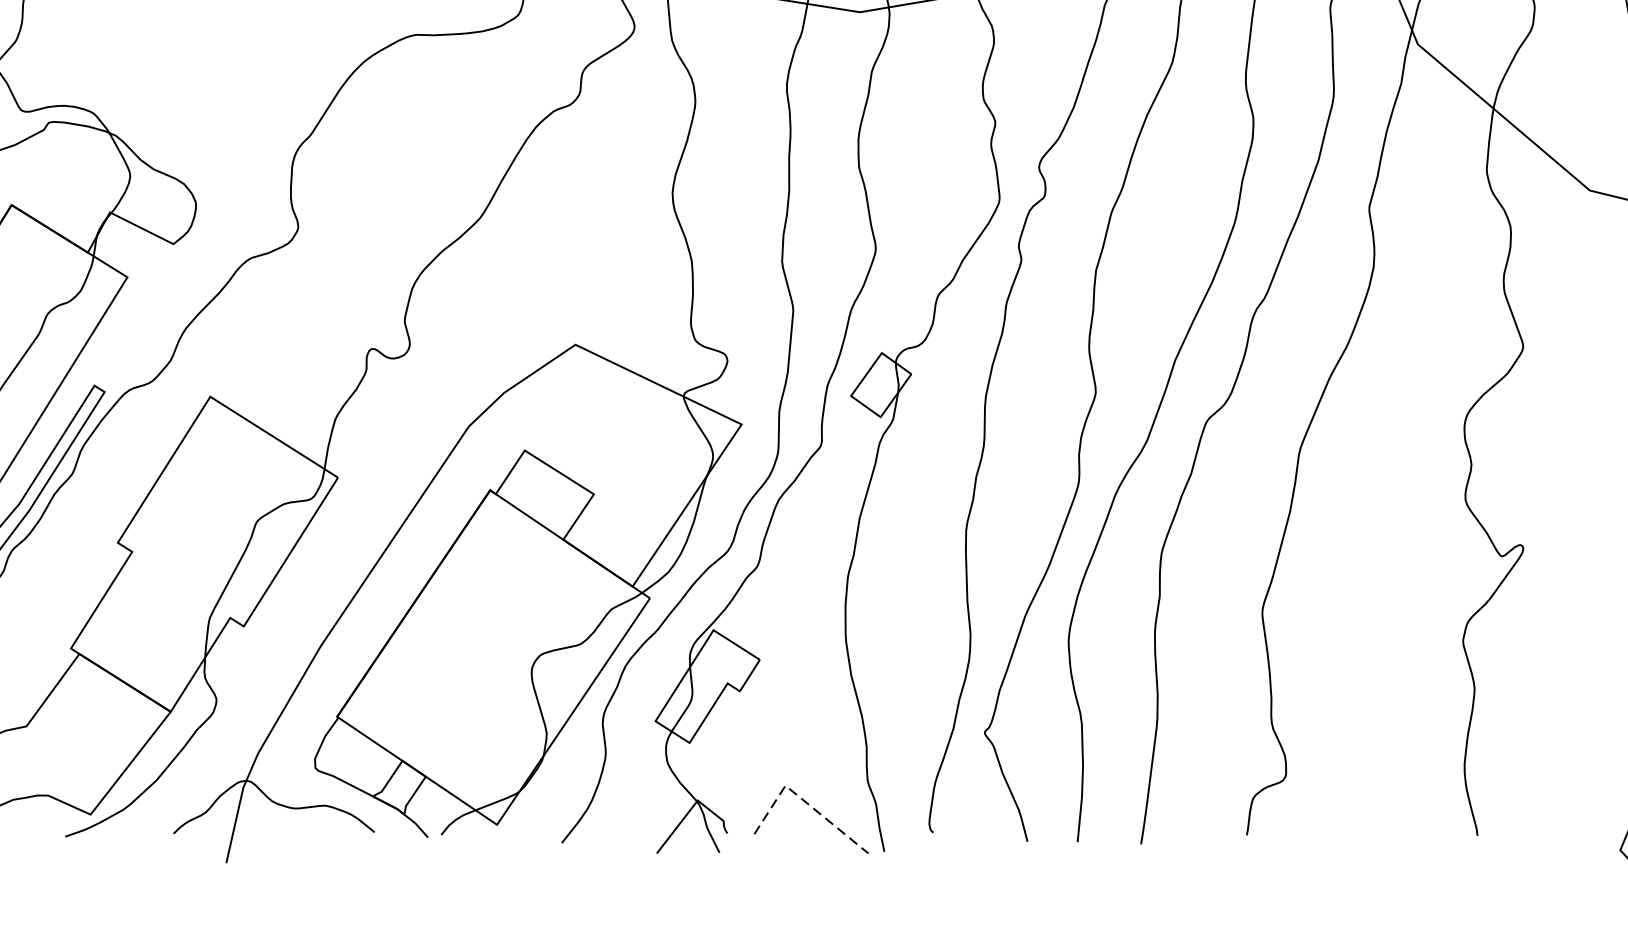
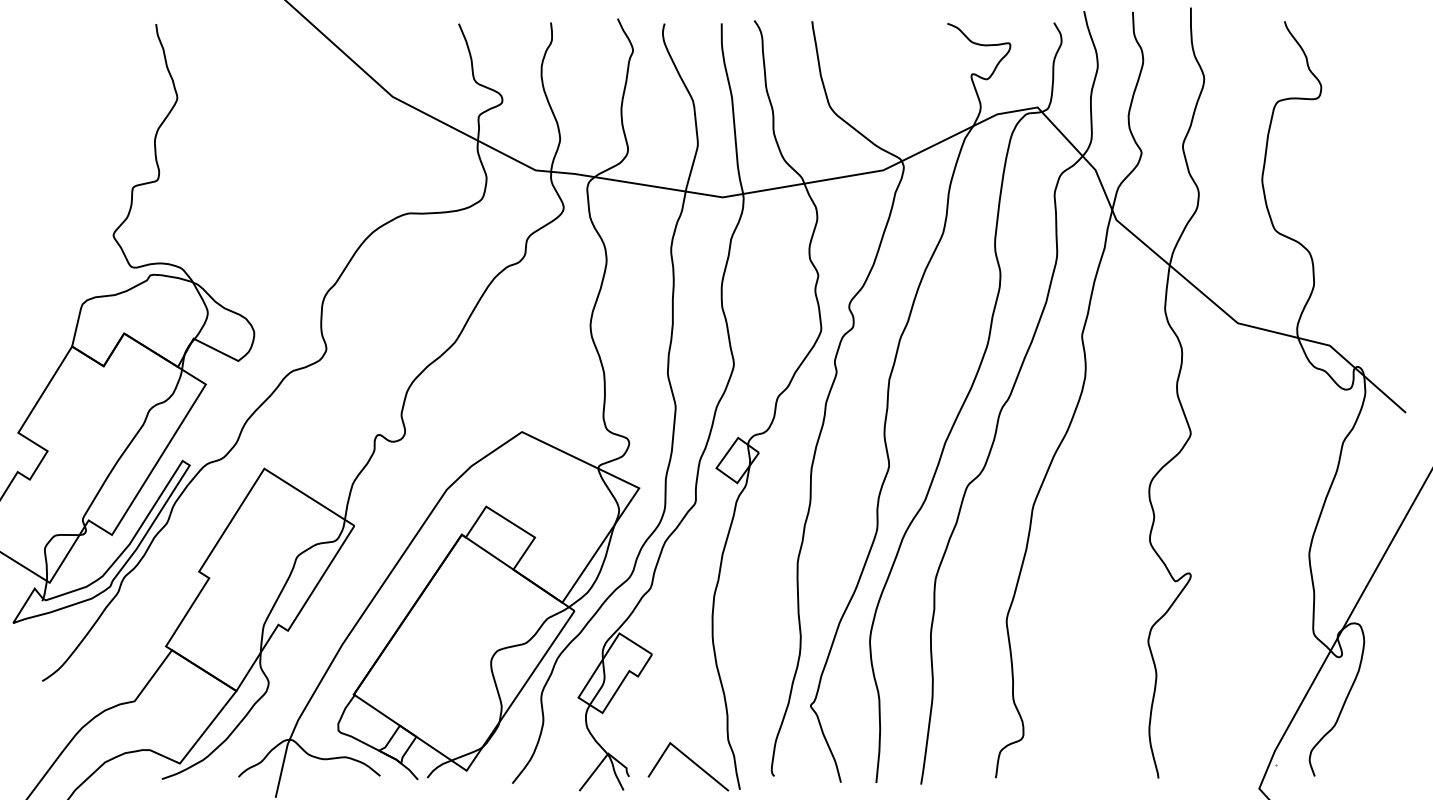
line: (804, 800) -> (683, 753), dashed -> solid

